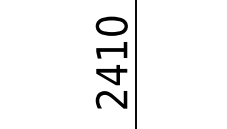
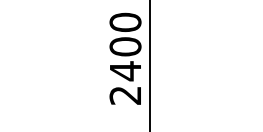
text: (111, 50) -> (125, 46), 2410 -> 2400

